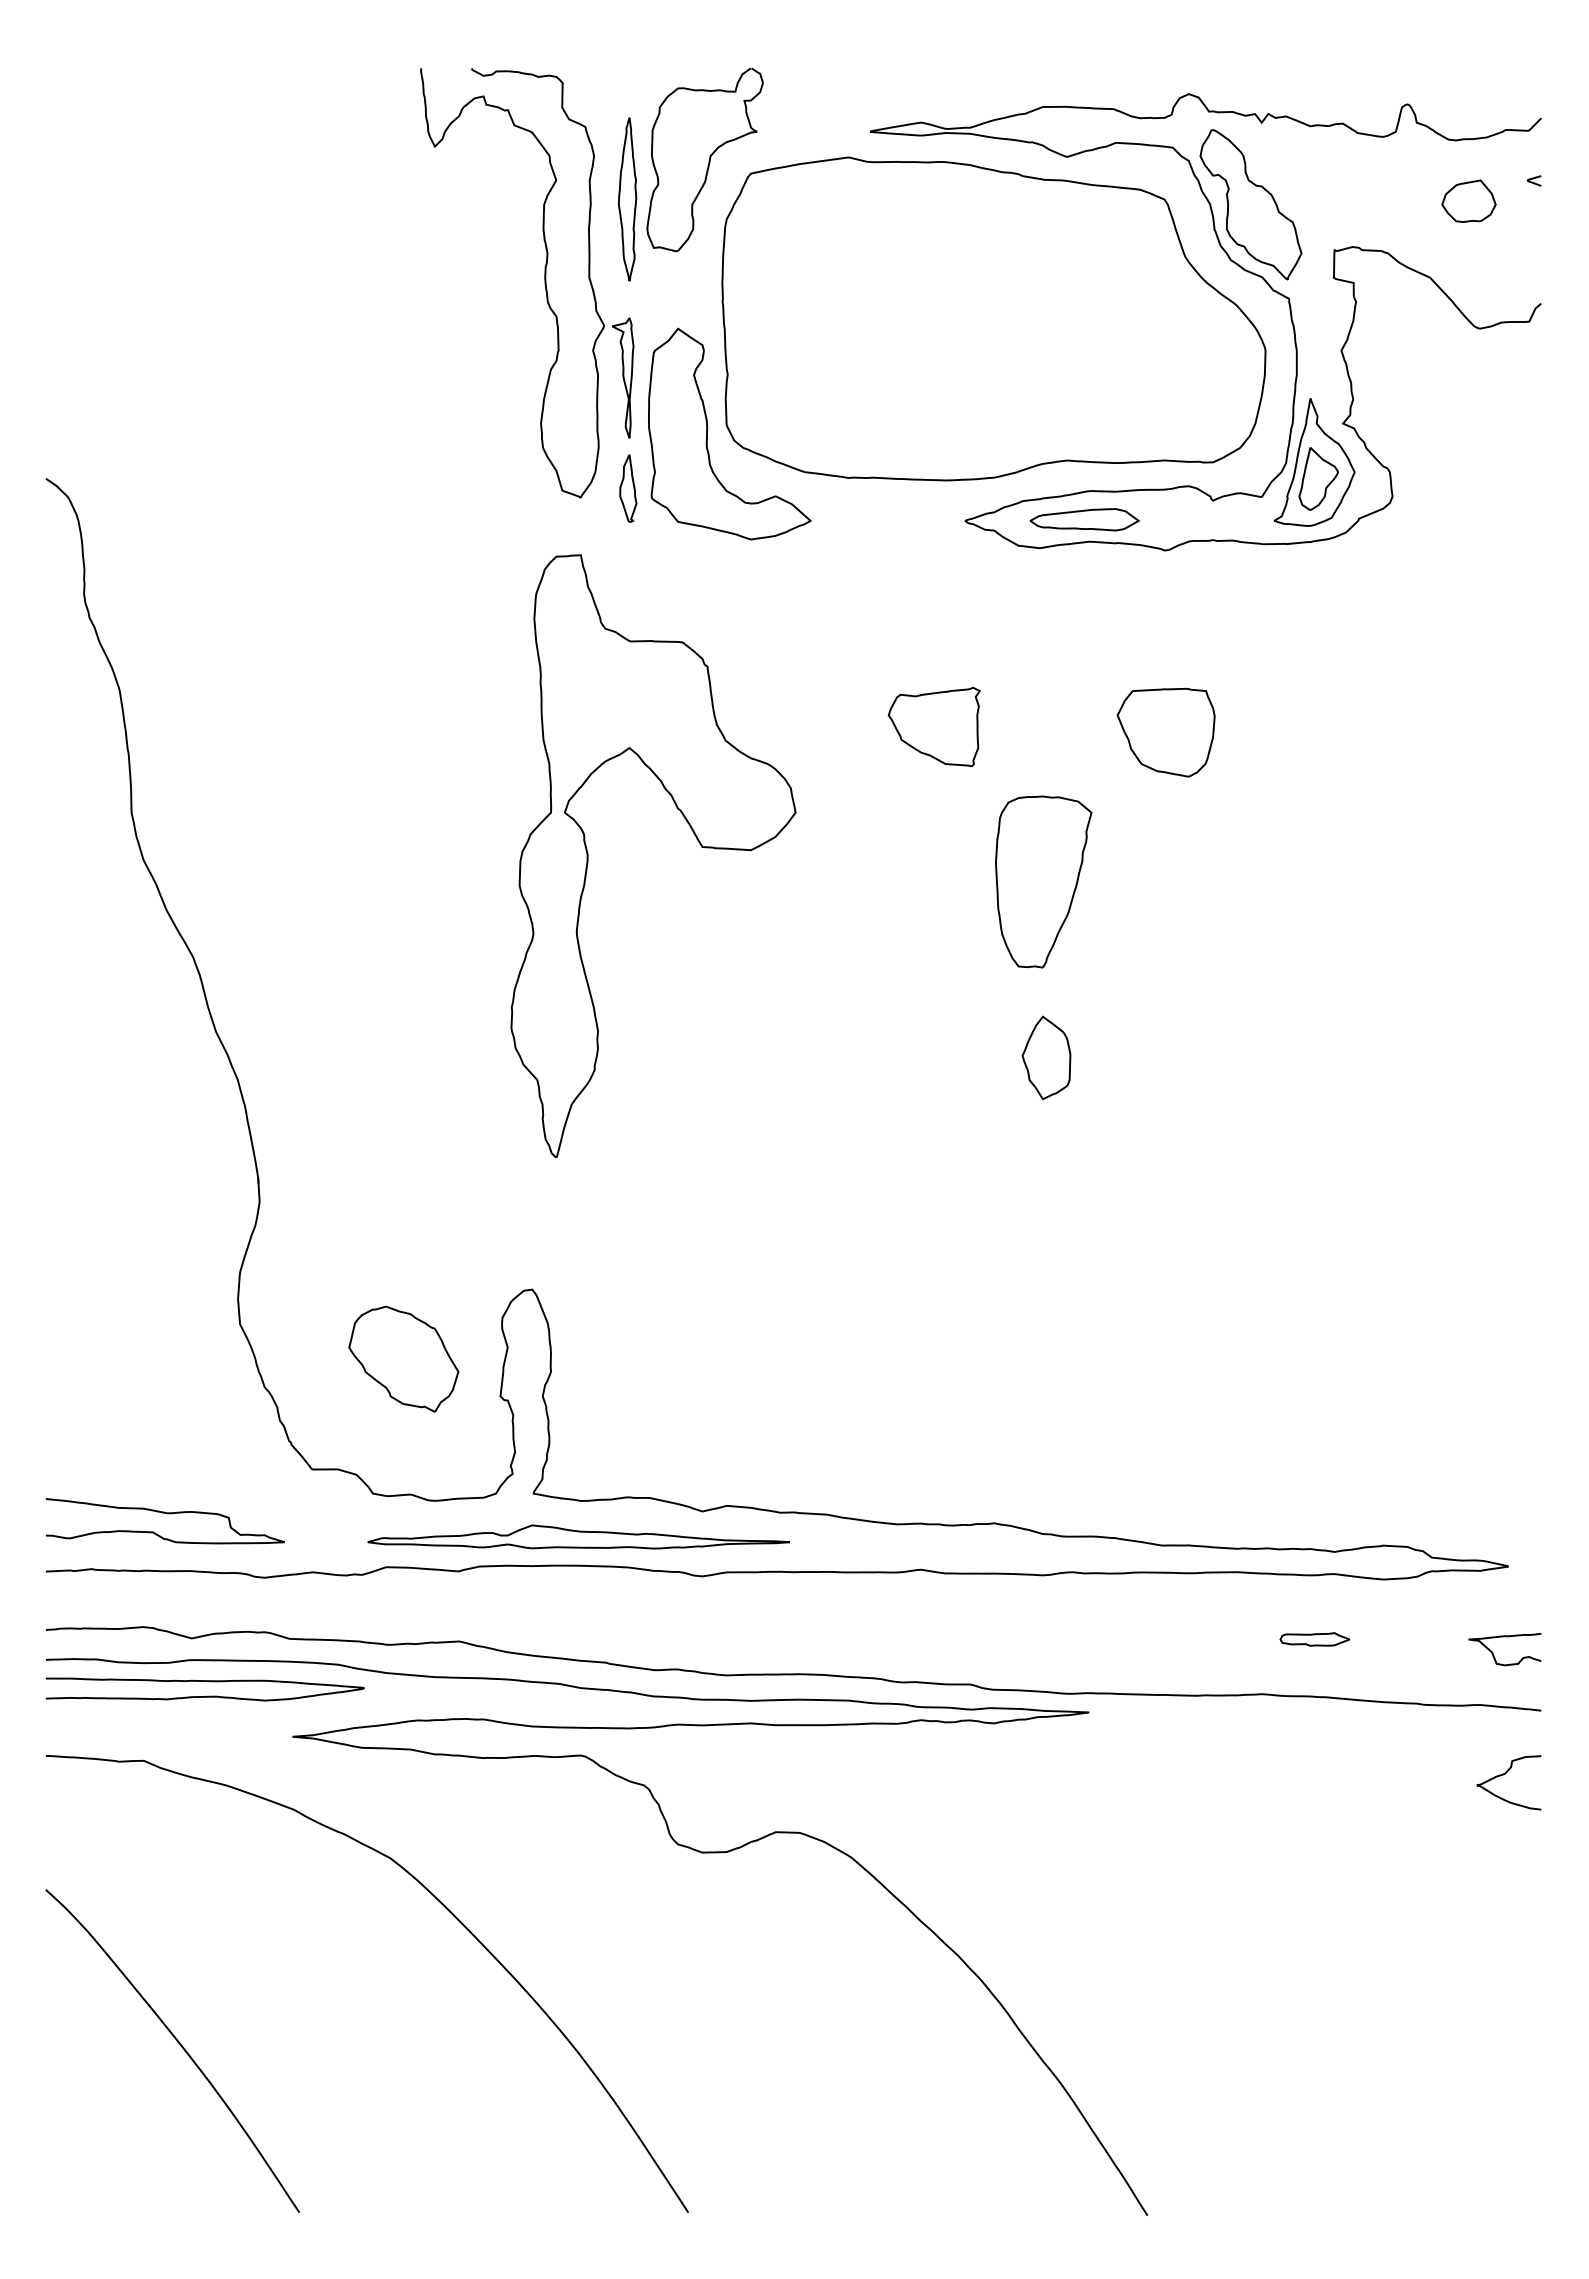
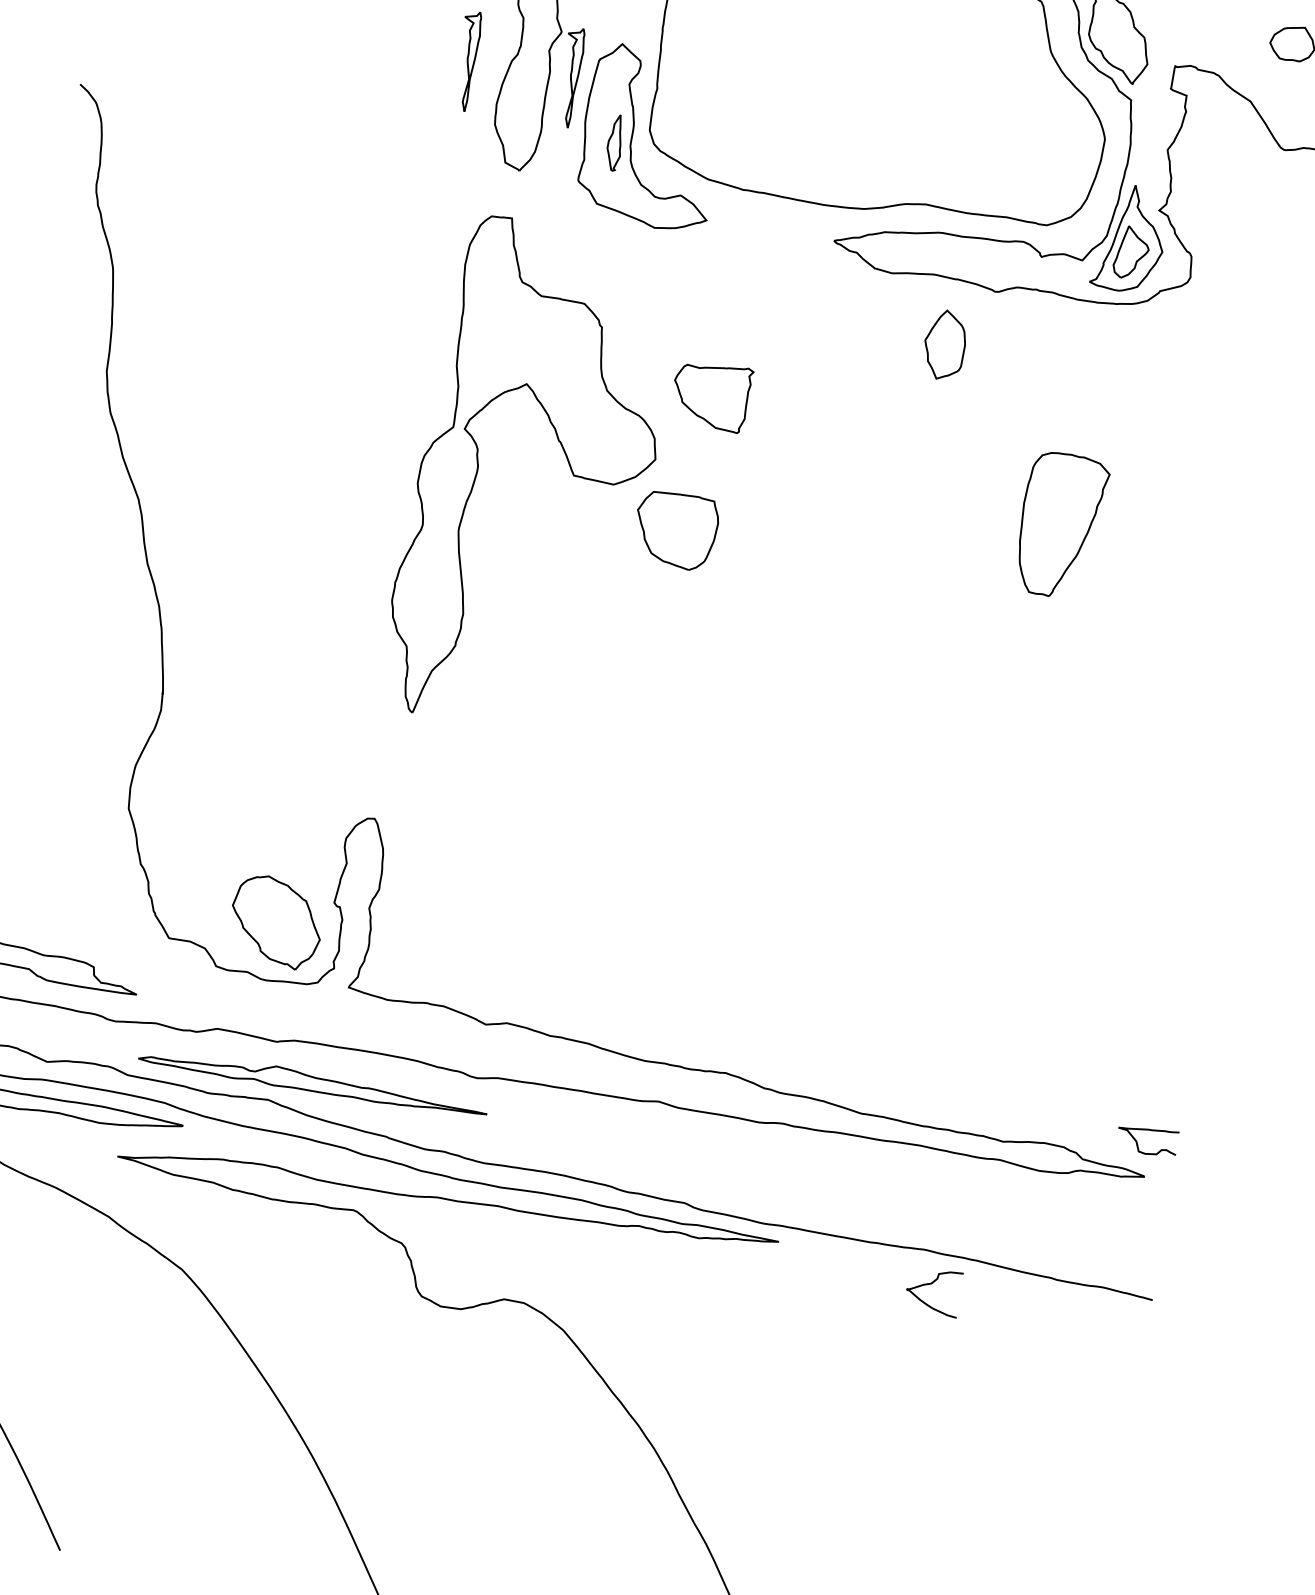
part: (498, 377) -> (467, 60), added
part: (628, 488) -> (615, 142), moved
part: (1084, 519) -> (932, 255), removed
part: (933, 726) -> (710, 395), moved
part: (1165, 732) -> (675, 530), moved
part: (1043, 881) -> (1060, 525), moved
part: (1046, 1057) -> (944, 344), moved
part: (403, 1358) -> (276, 921), moved
part: (578, 1536) -> (313, 1081), moved
part: (1314, 1639) -> (974, 1211), removed
curve: (1493, 1652) -> (1137, 1141), moved
curve: (1505, 1774) -> (931, 1284), moved

